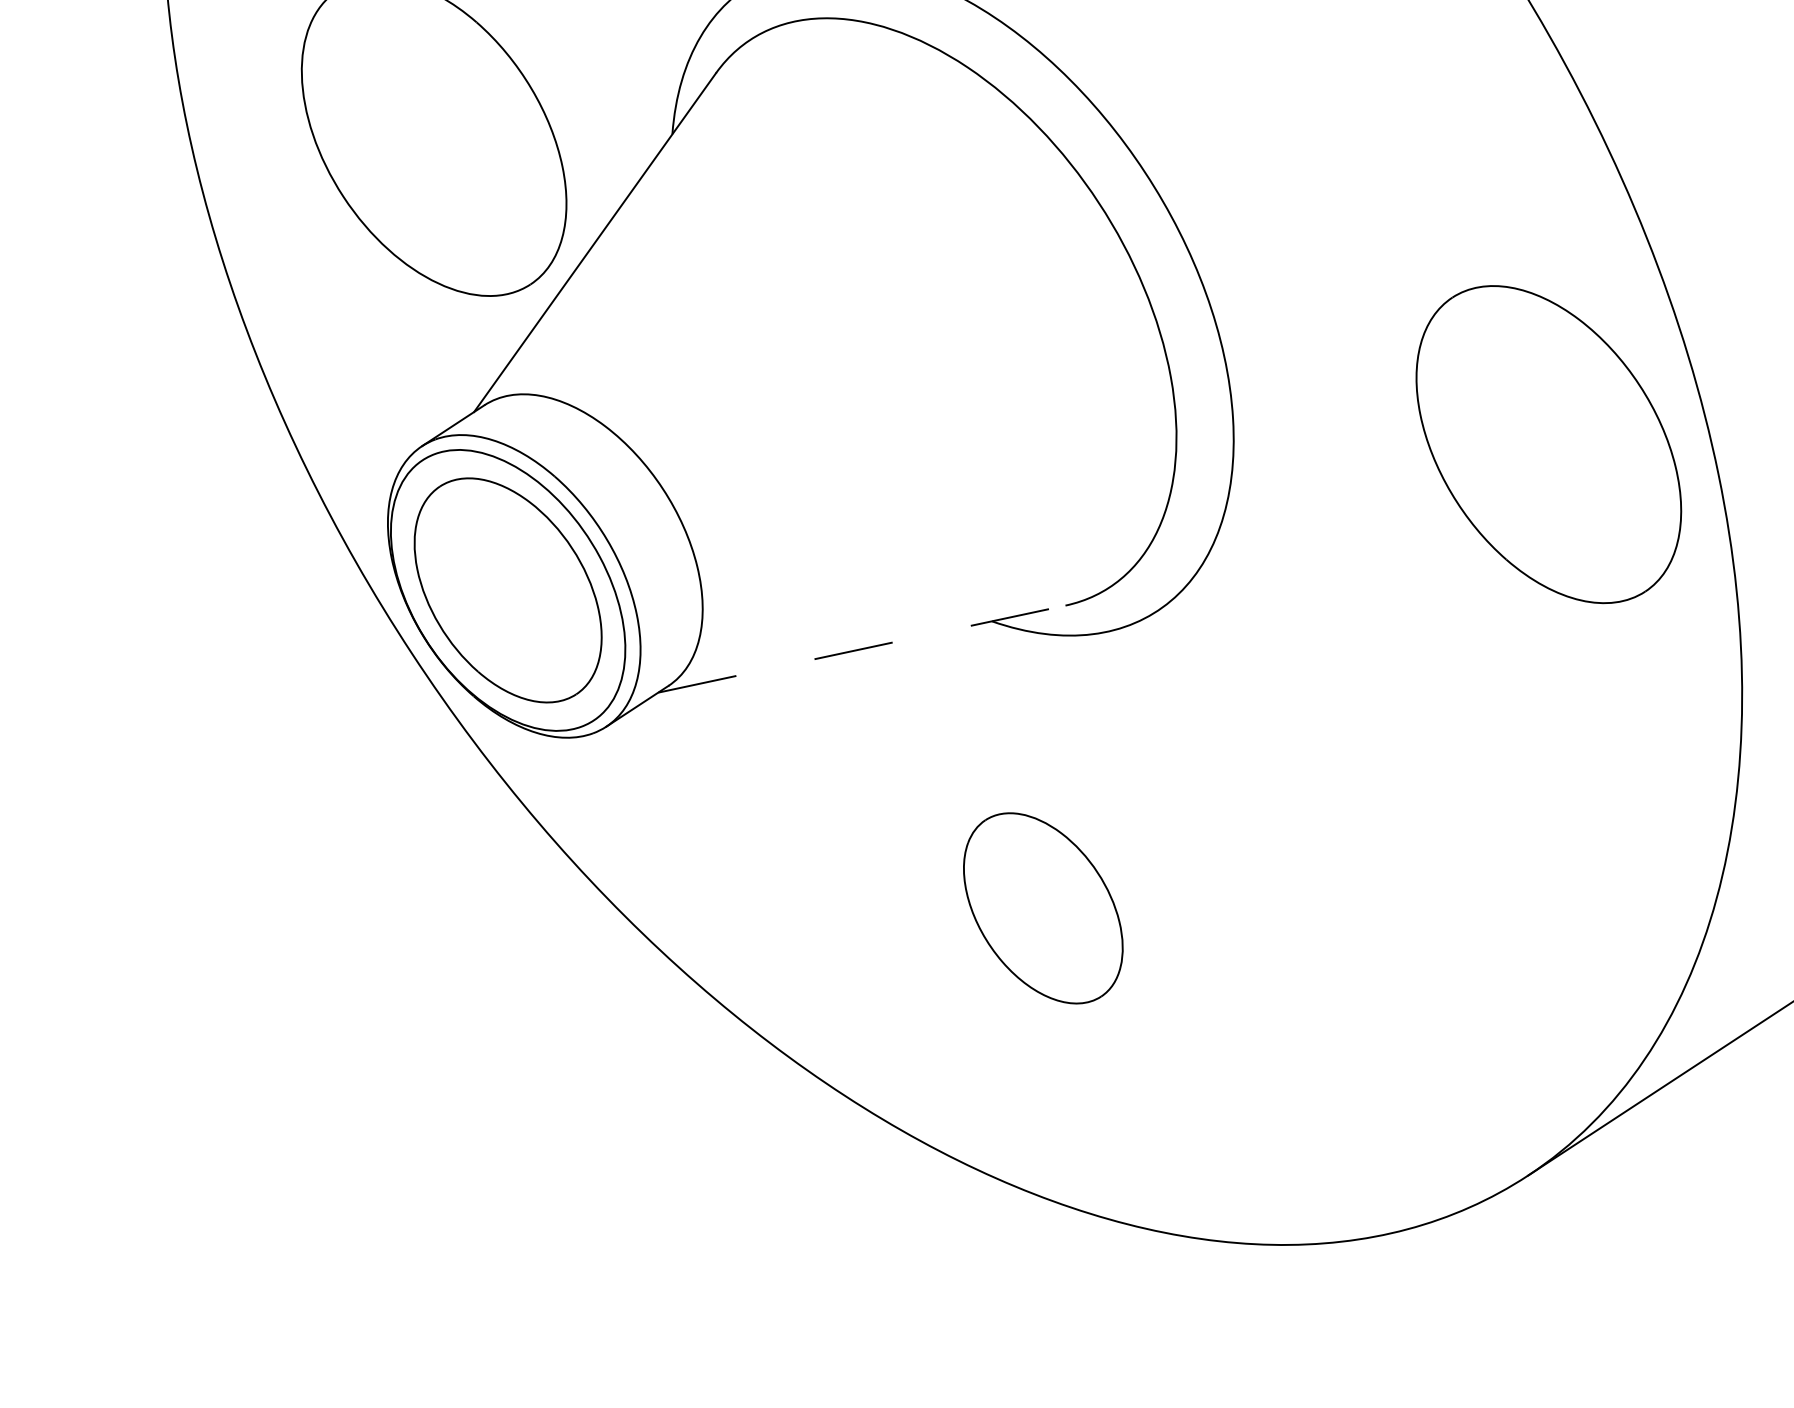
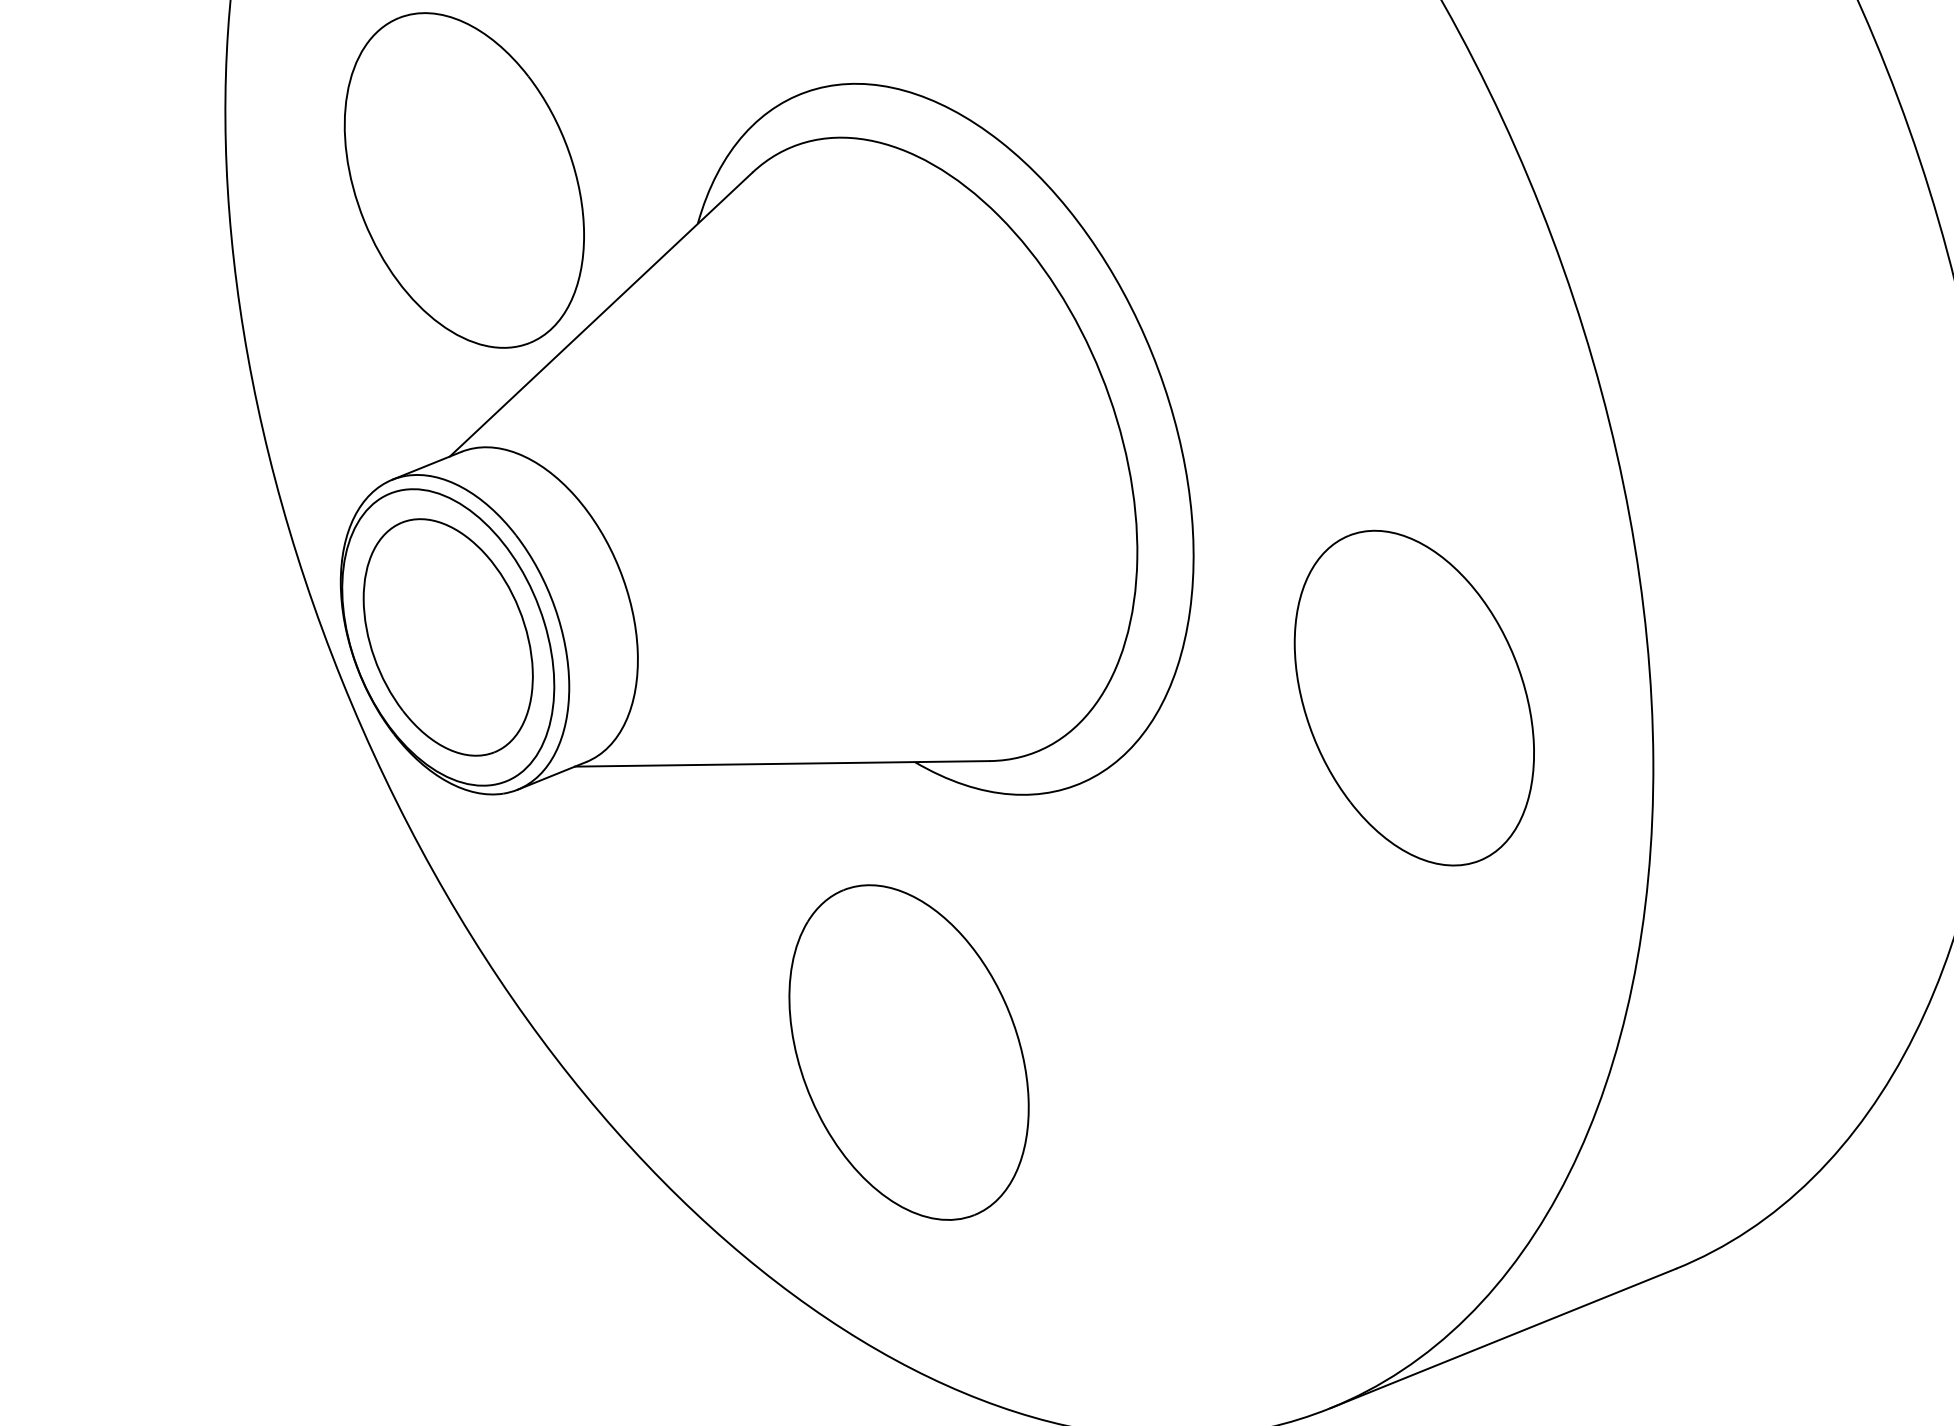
part: (1547, 444) -> (1413, 697), moved
line: (861, 648) -> (782, 763), dashed -> solid
part: (1042, 908) -> (908, 1052), size x1.67

